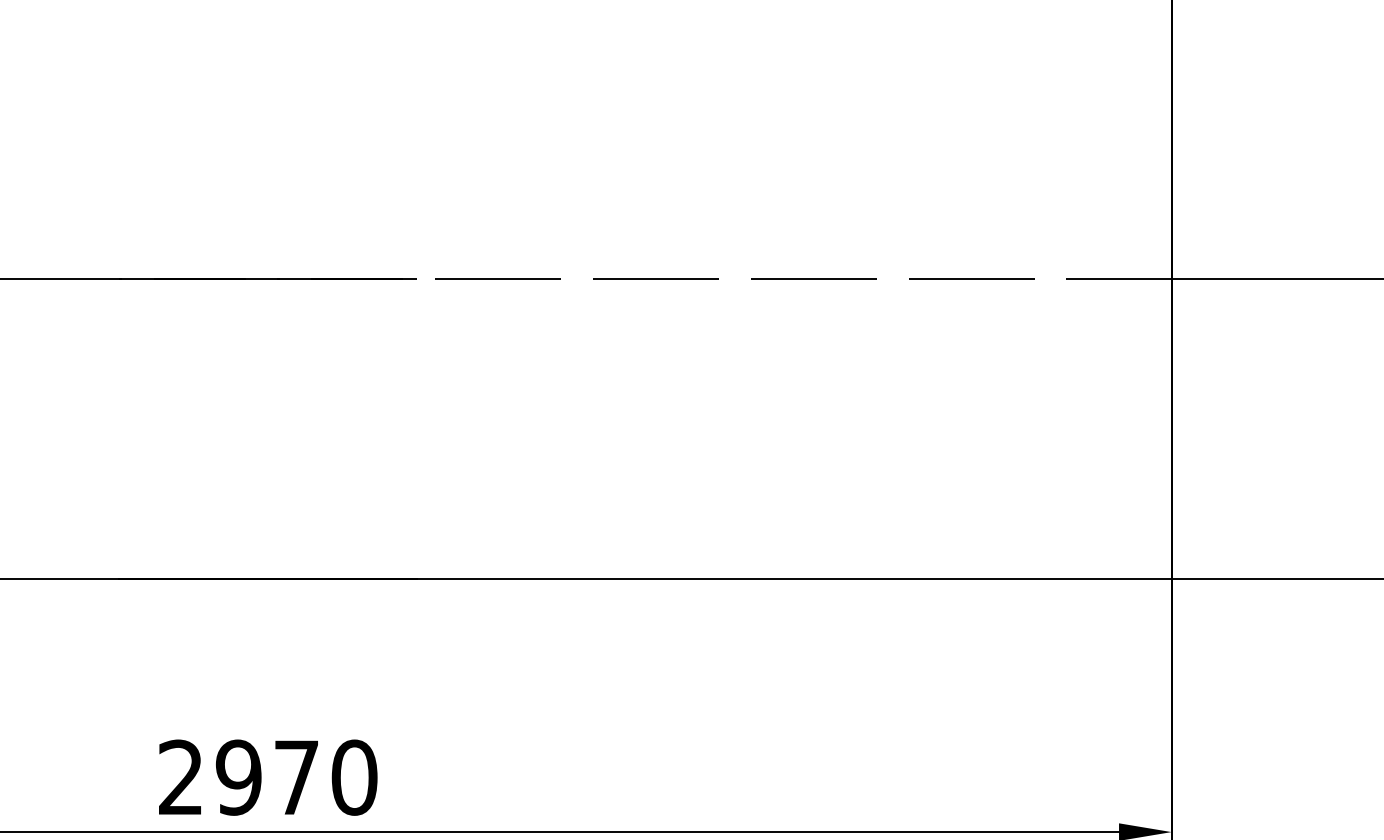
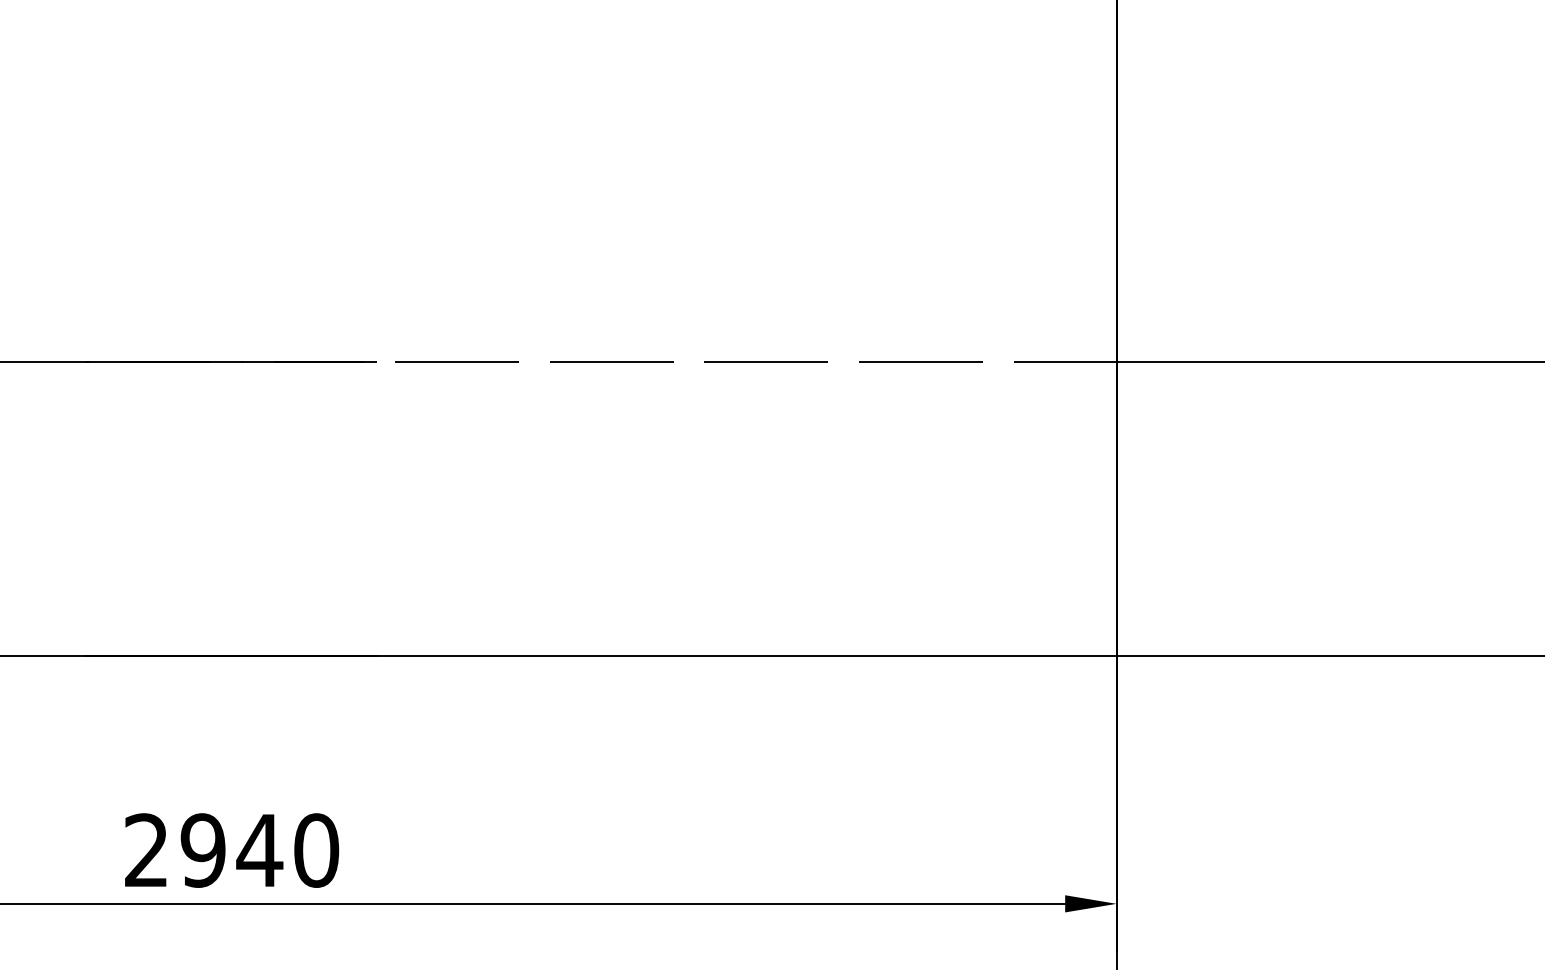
text: (296, 777) -> (259, 850), 2970 -> 2940

